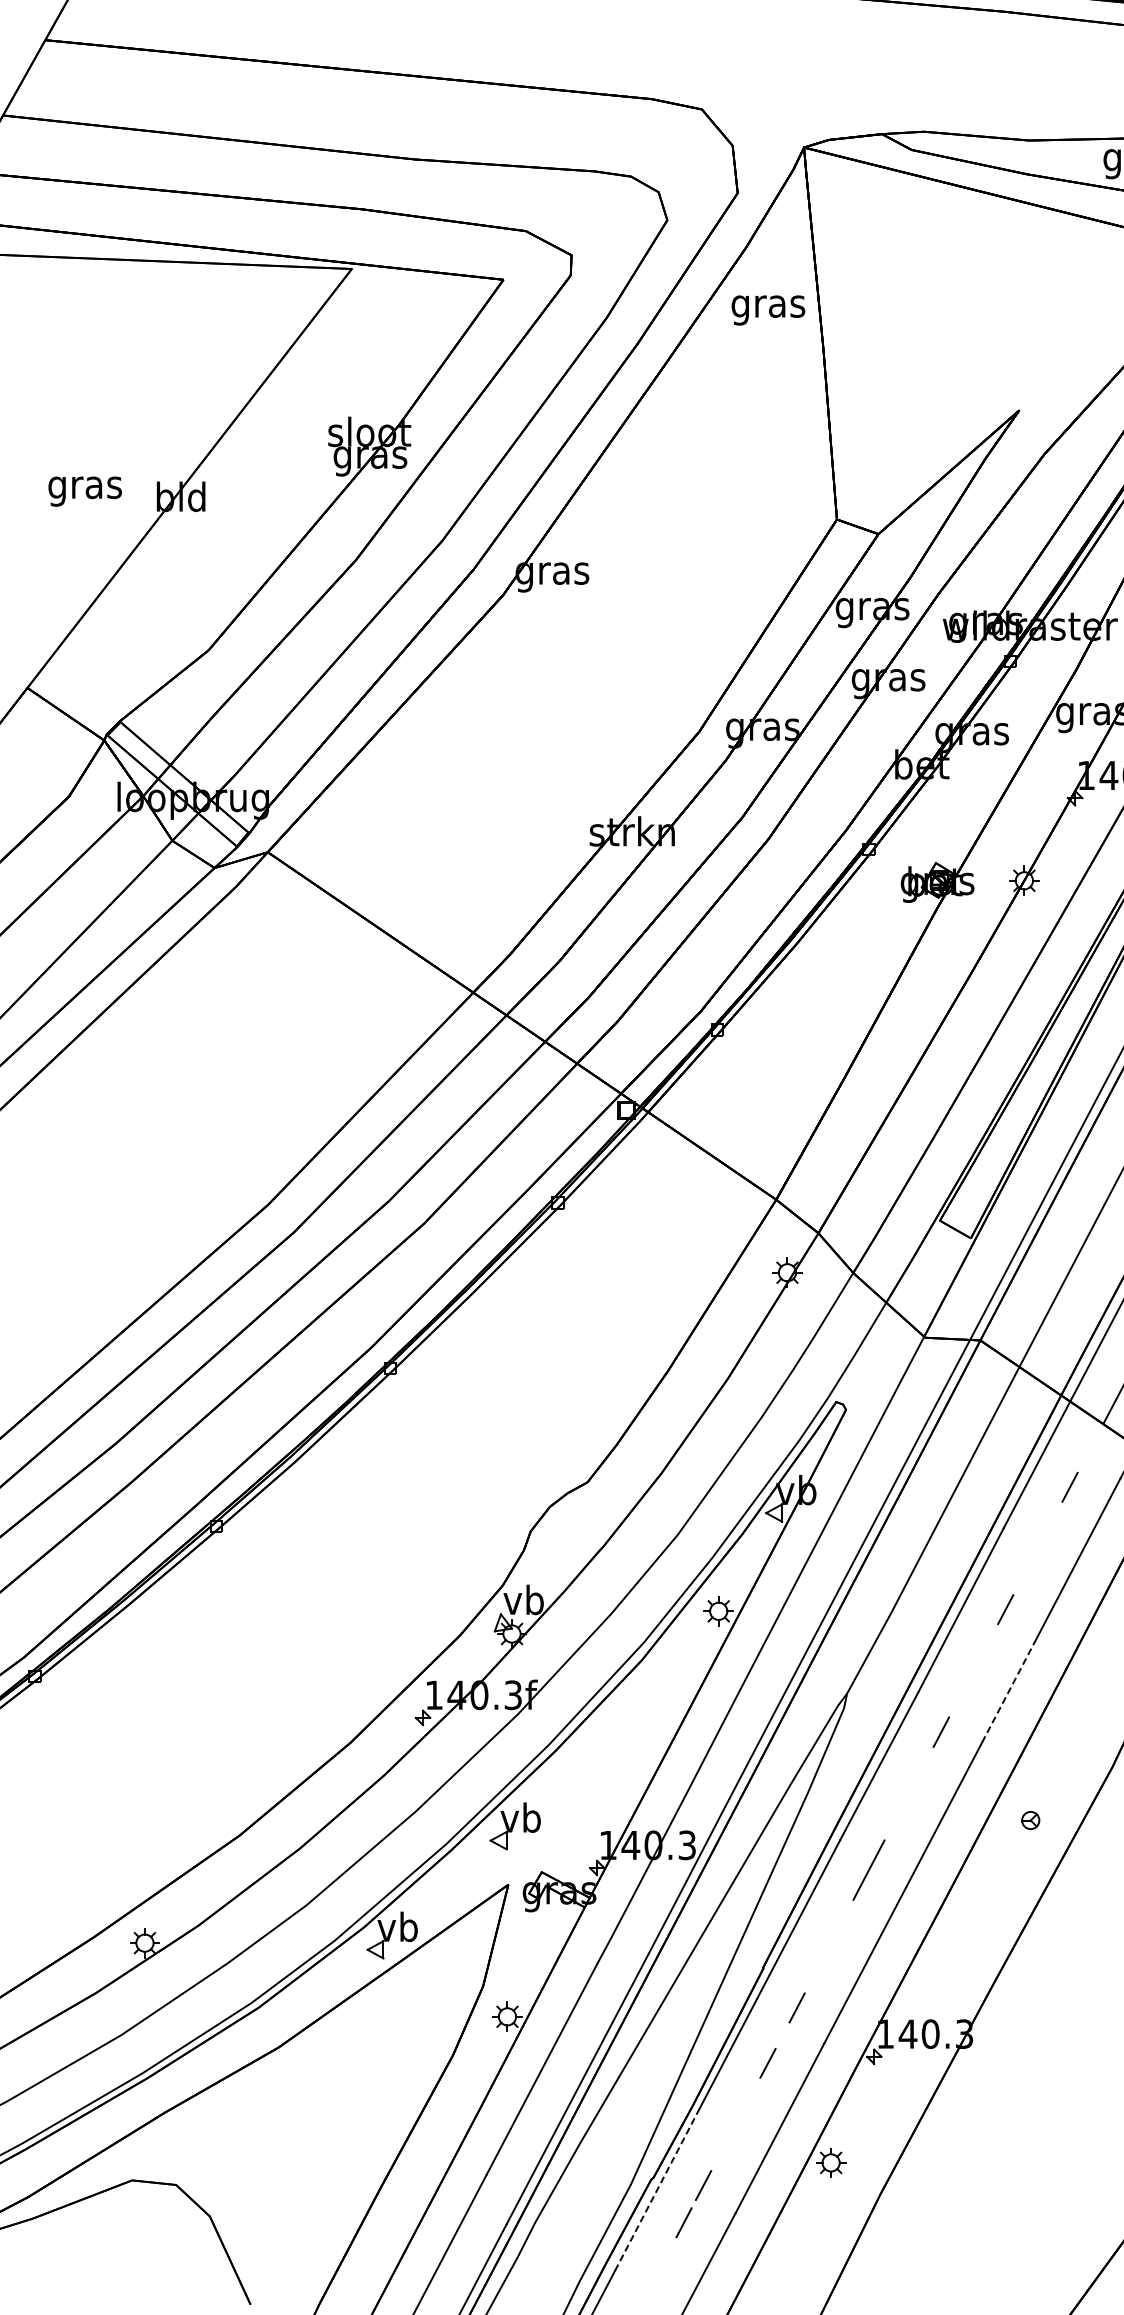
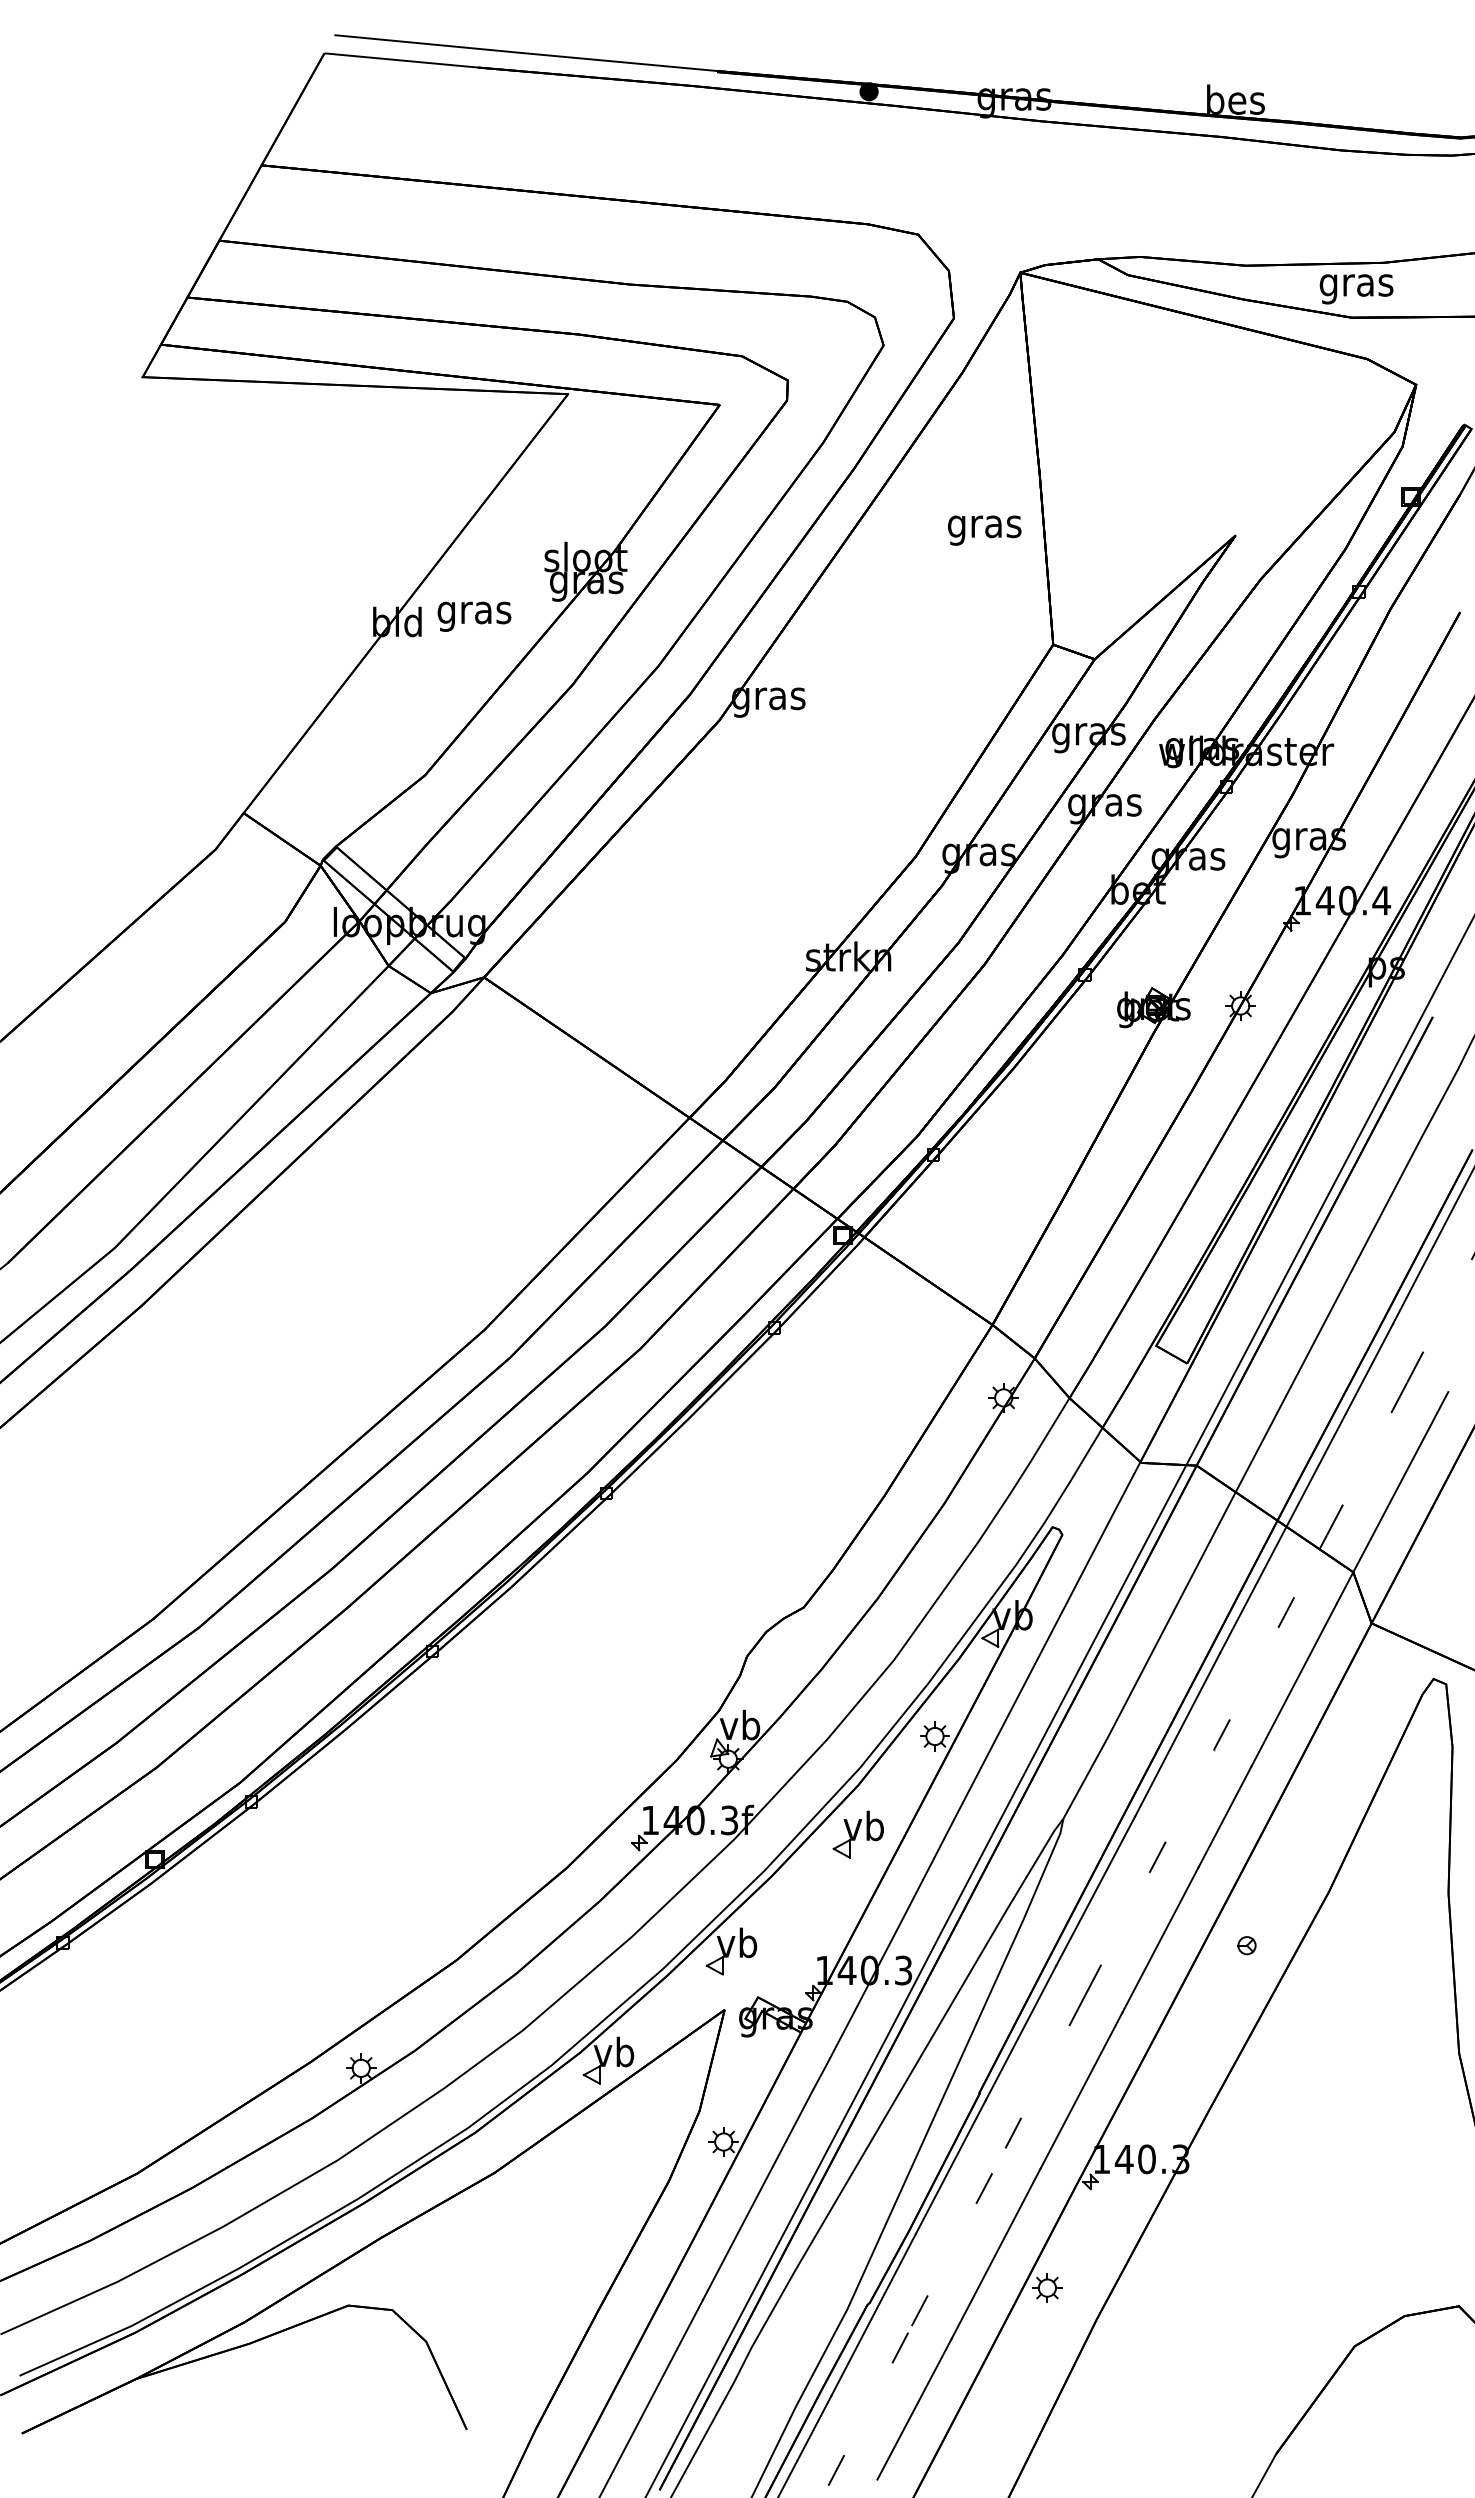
text: (768, 310) -> (984, 530), moved
text: (85, 491) -> (474, 616), moved
line: (1009, 1691) -> (1225, 1816), dashed -> solid
part: (641, 1709) -> (857, 1834), added
line: (657, 2189) -> (873, 2314), dashed -> solid

